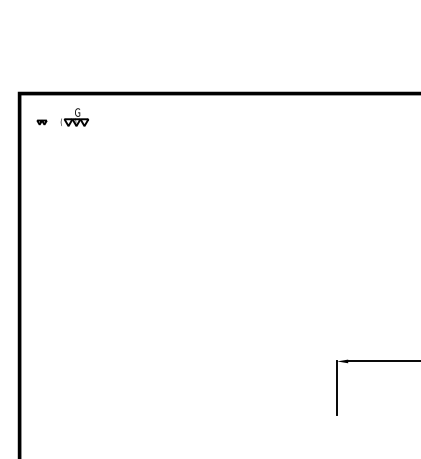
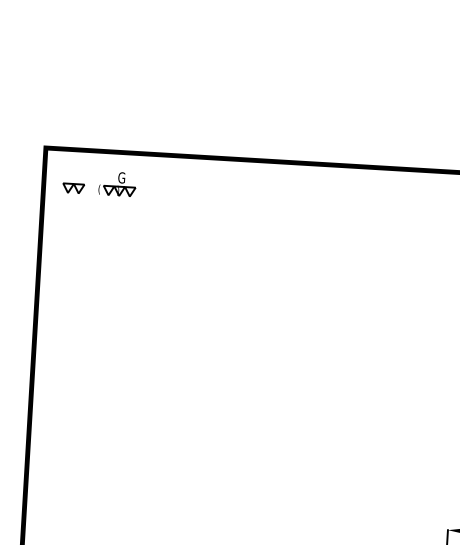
part: (41, 122) -> (72, 188), size x1.67

